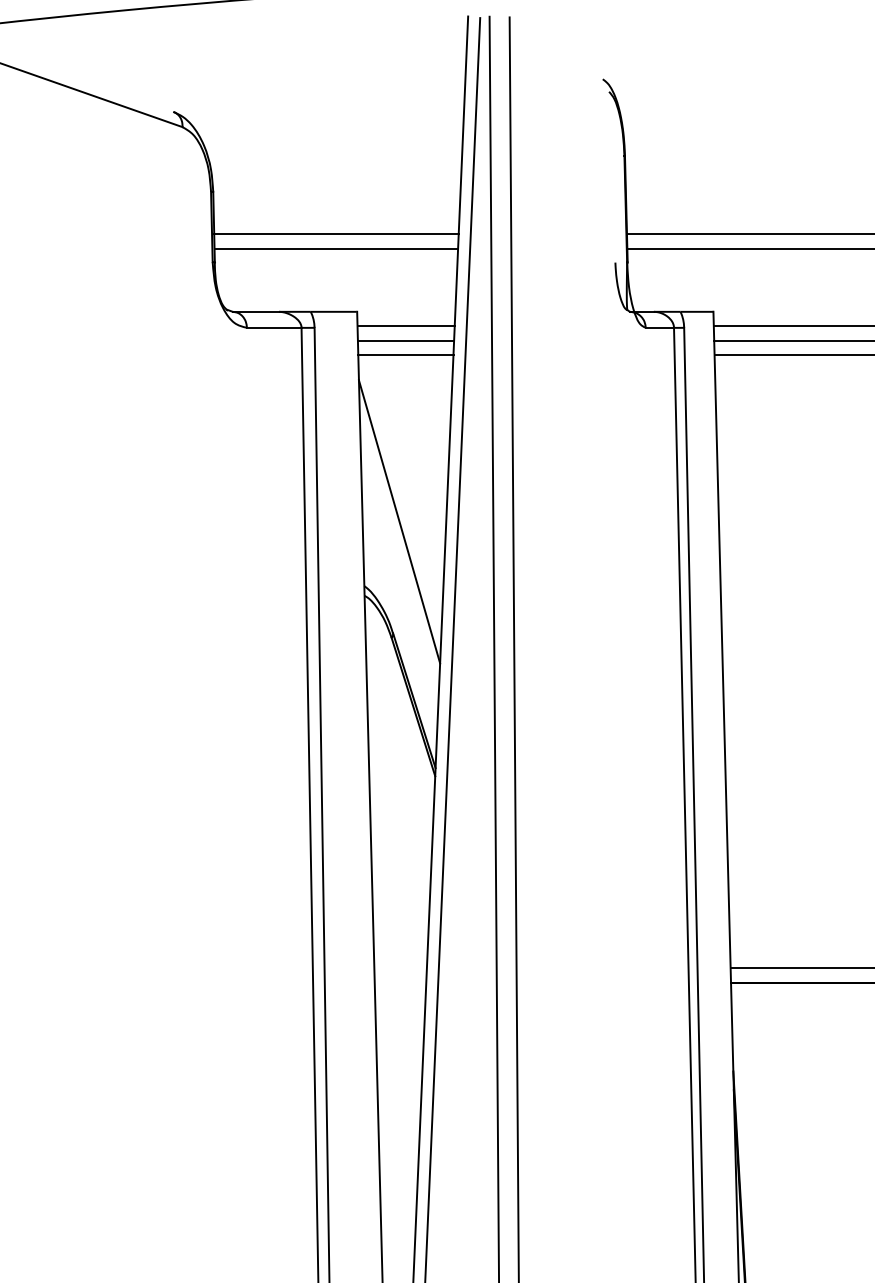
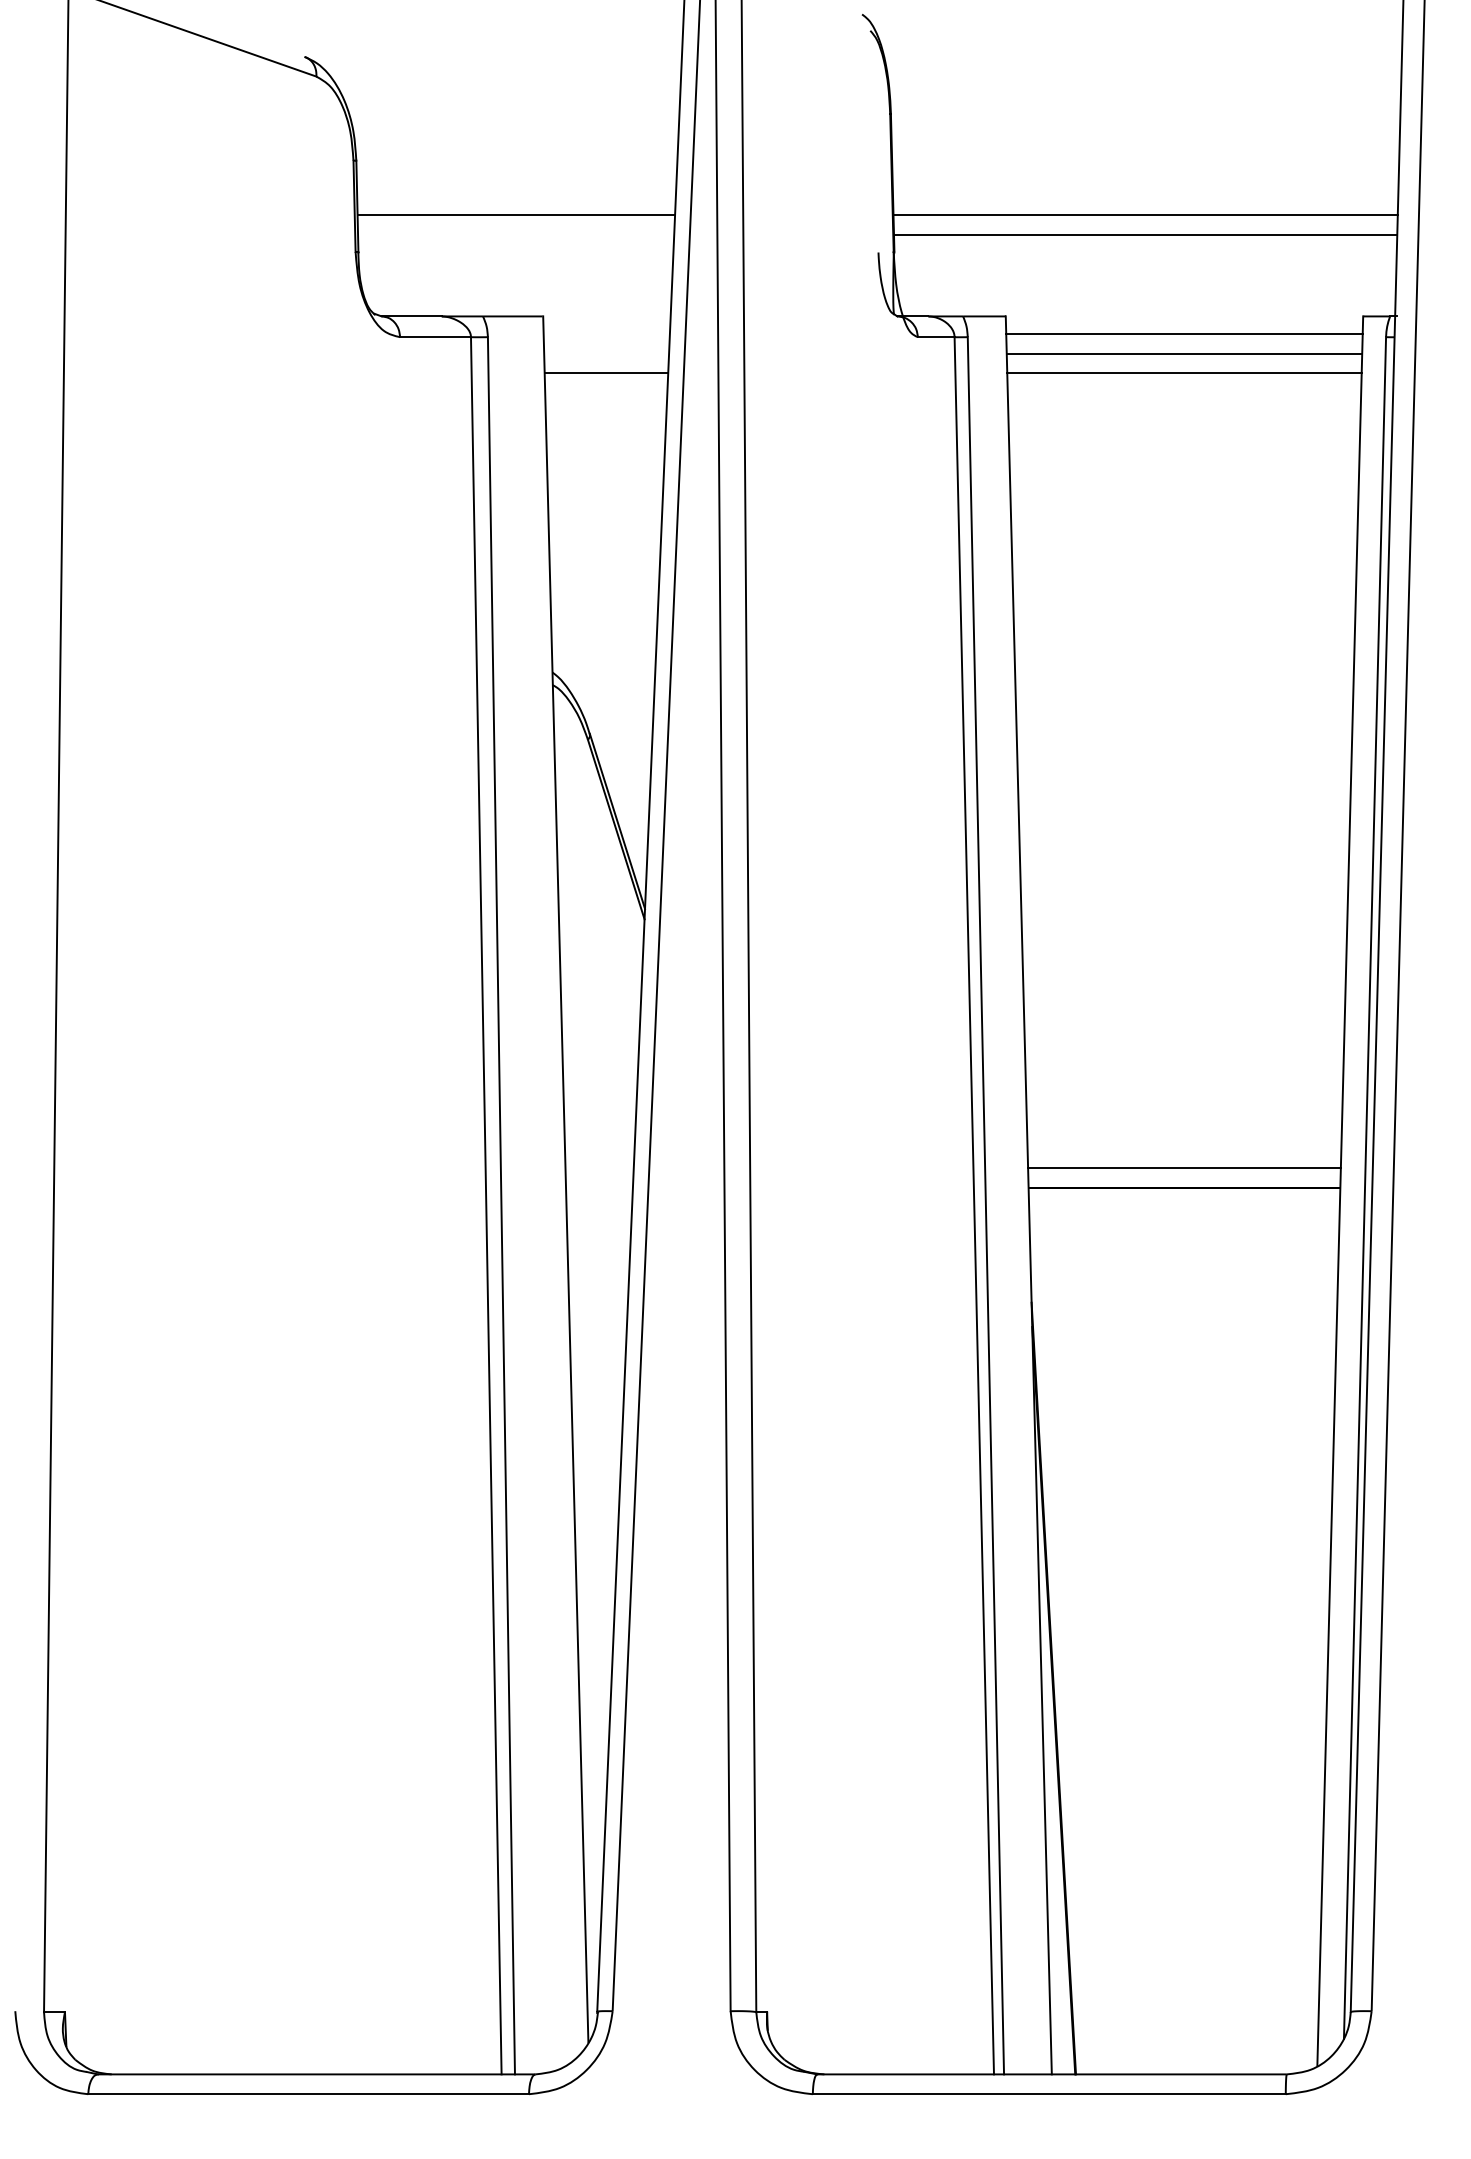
line: (336, 248) -> (516, 234), removed
line: (405, 325) -> (606, 334), removed
line: (405, 340) -> (606, 353), removed
line: (398, 521) -> (597, 588), removed

